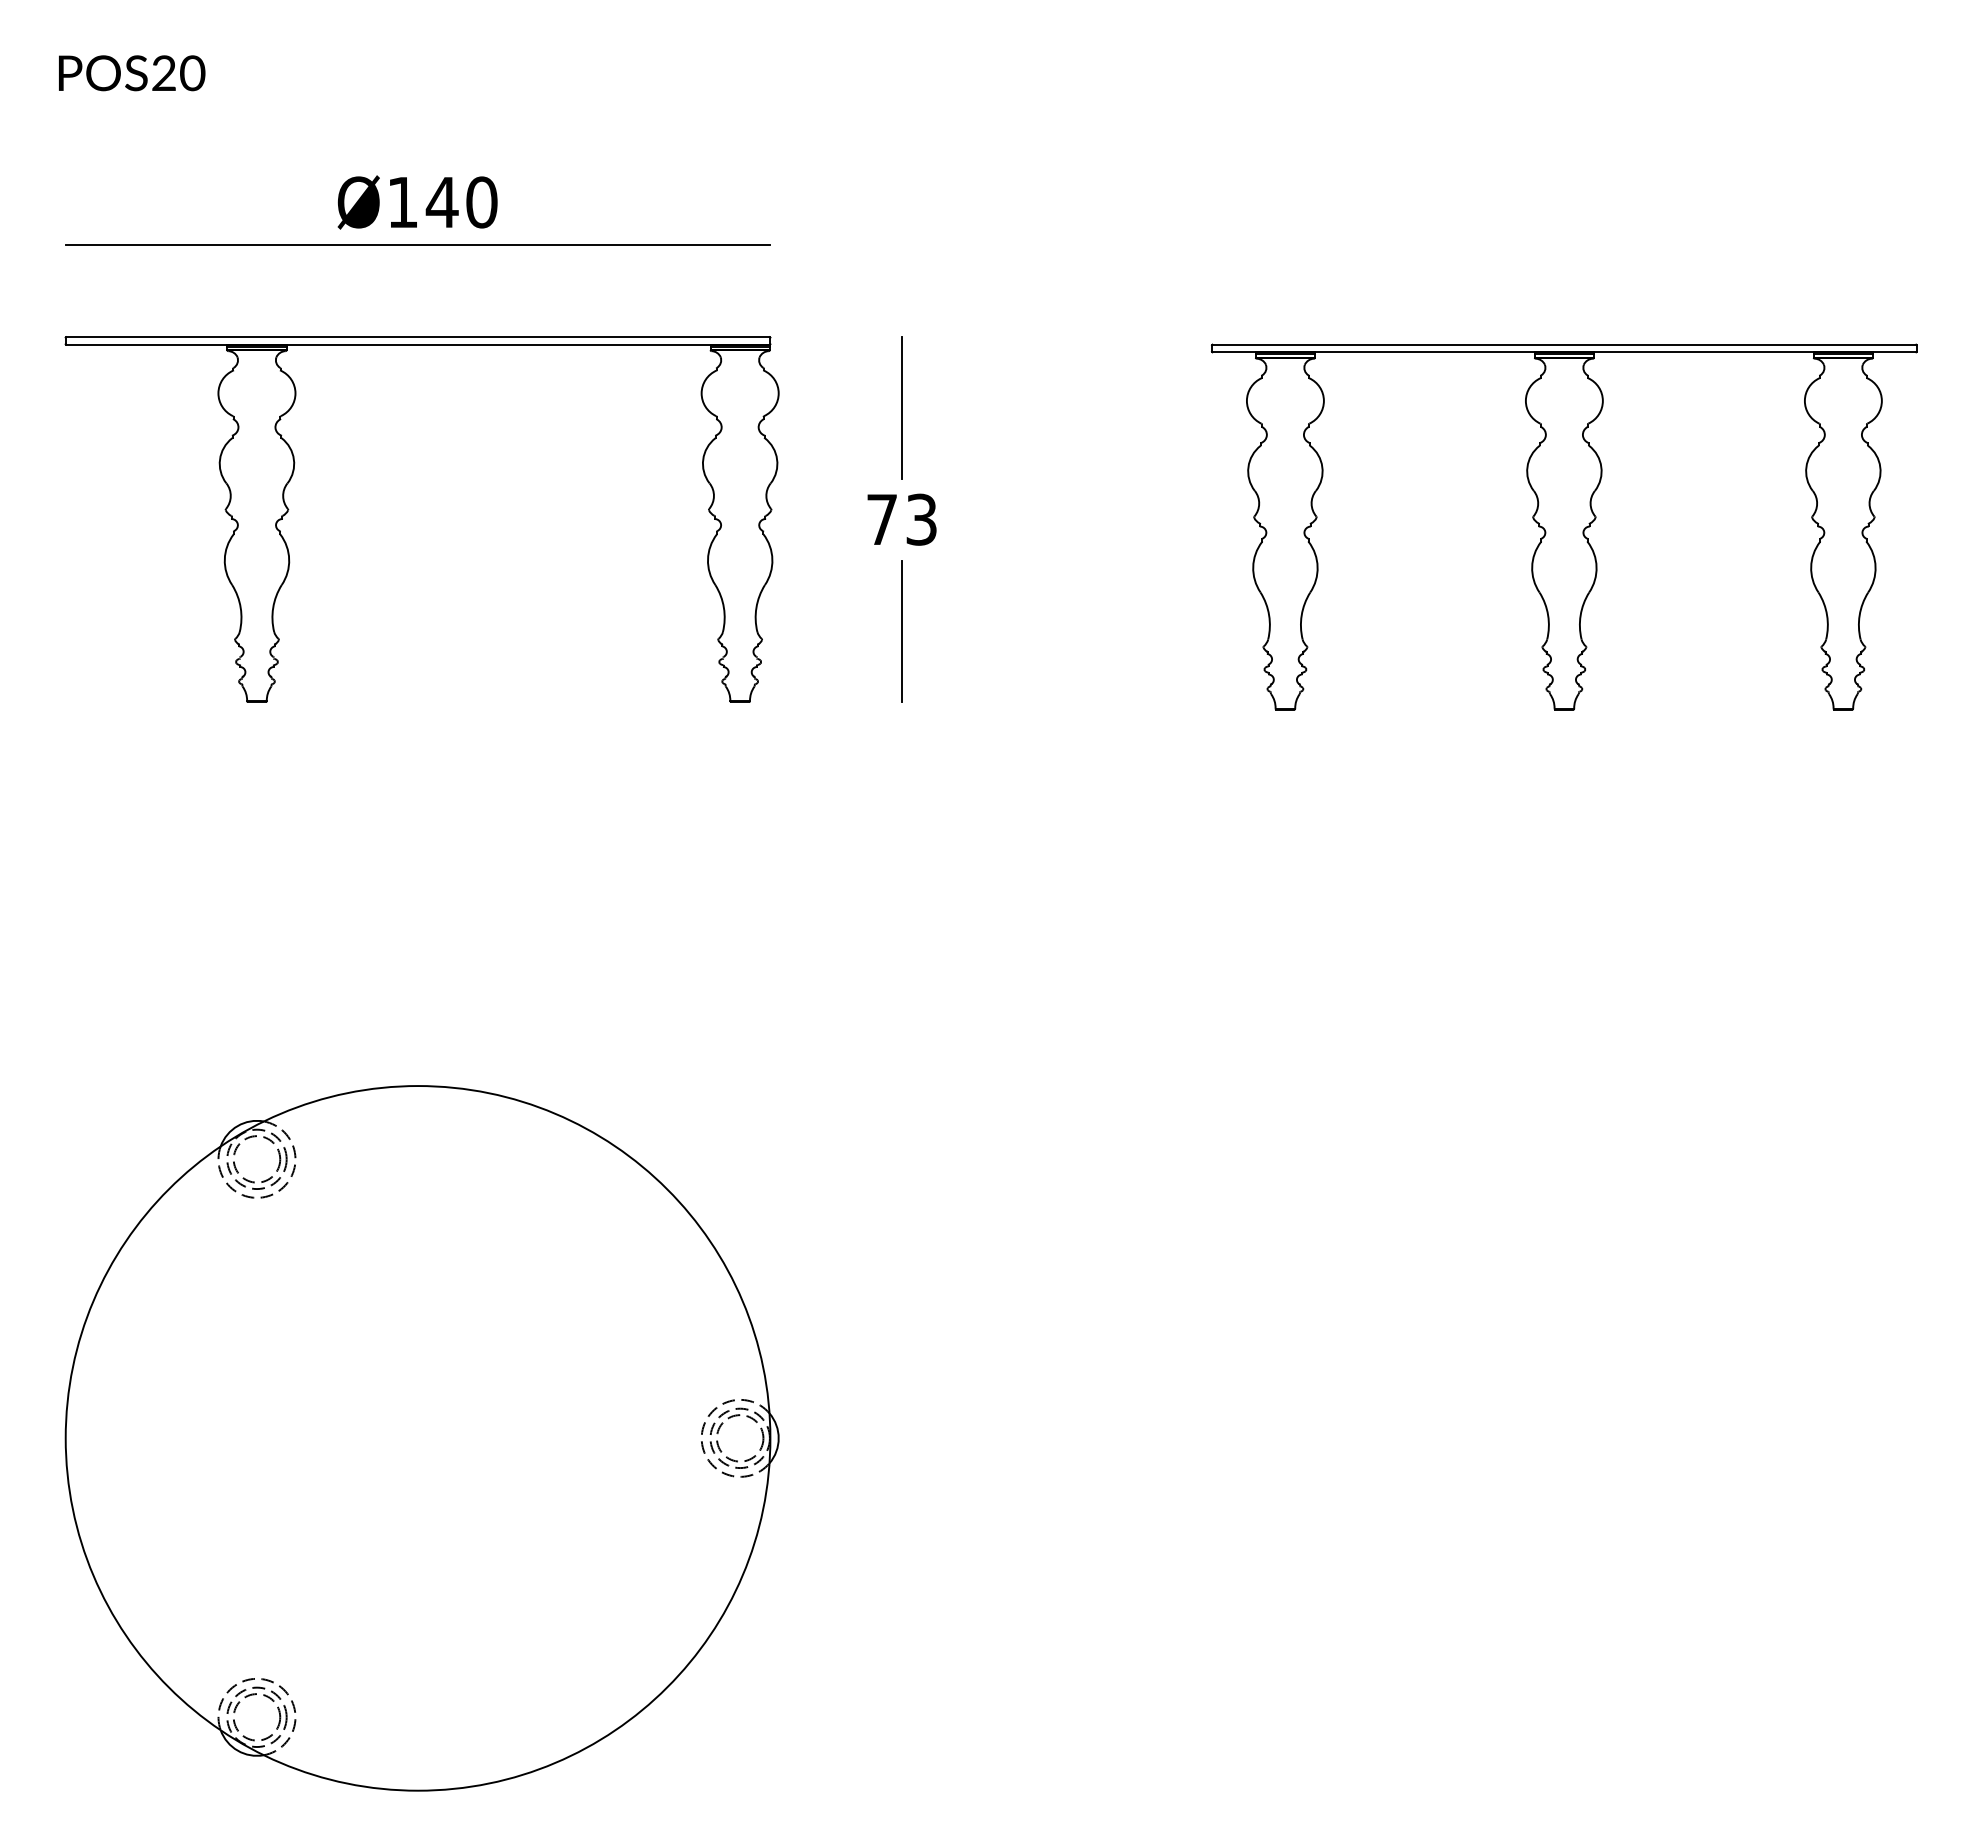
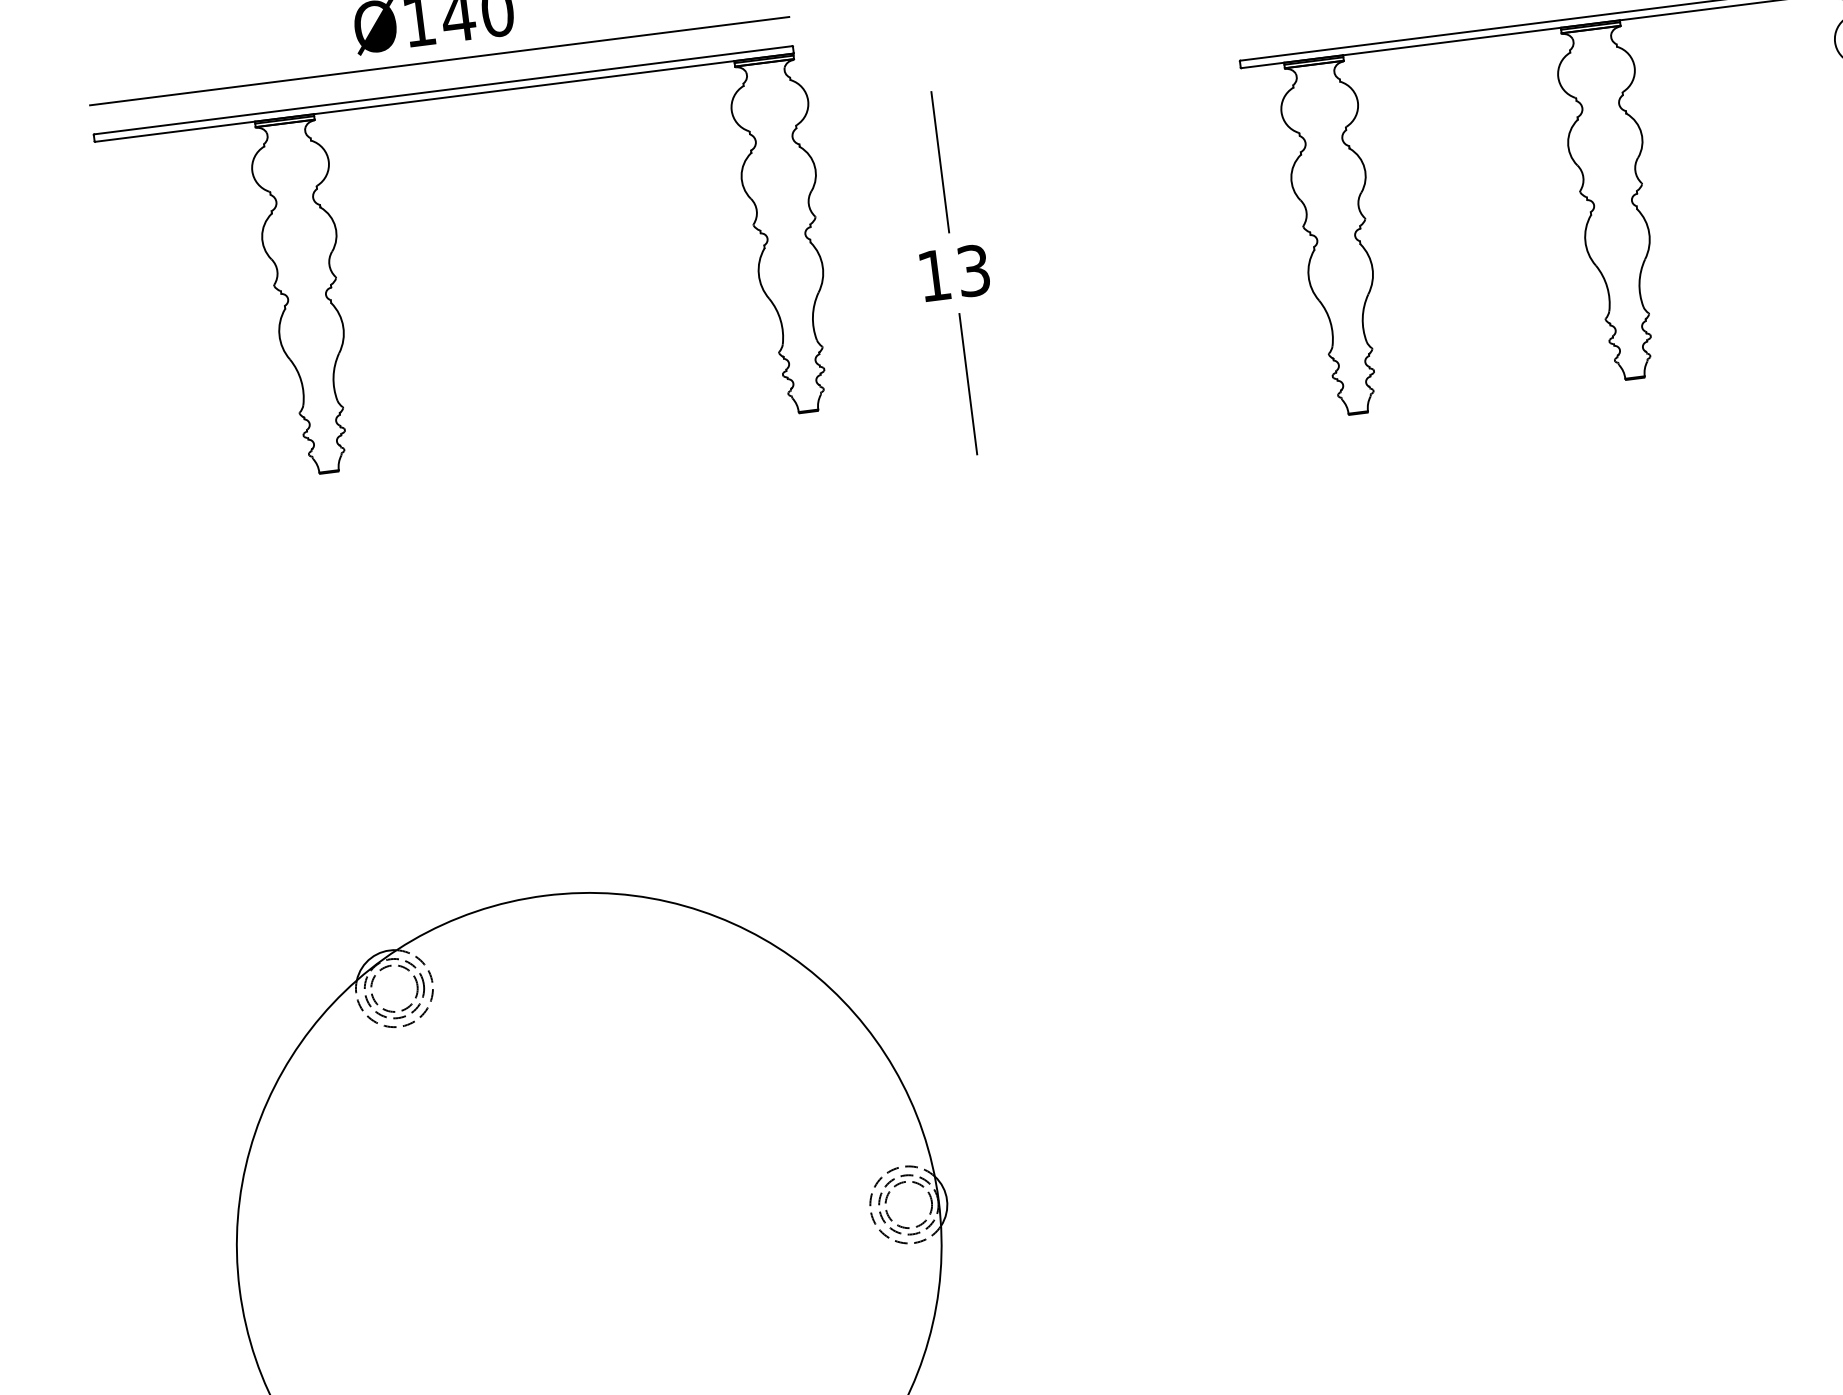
part: (289, 509) -> (337, 277), moved
text: (881, 519) -> (933, 275), 73 -> 13

